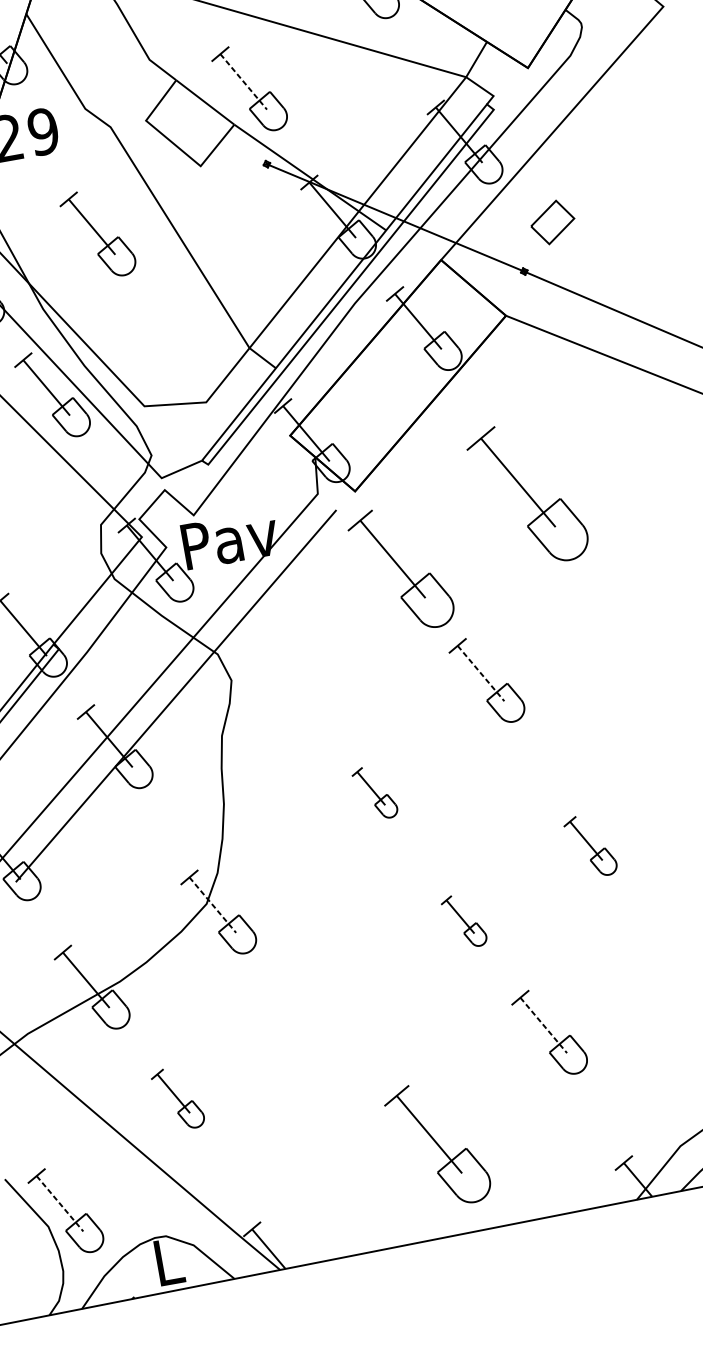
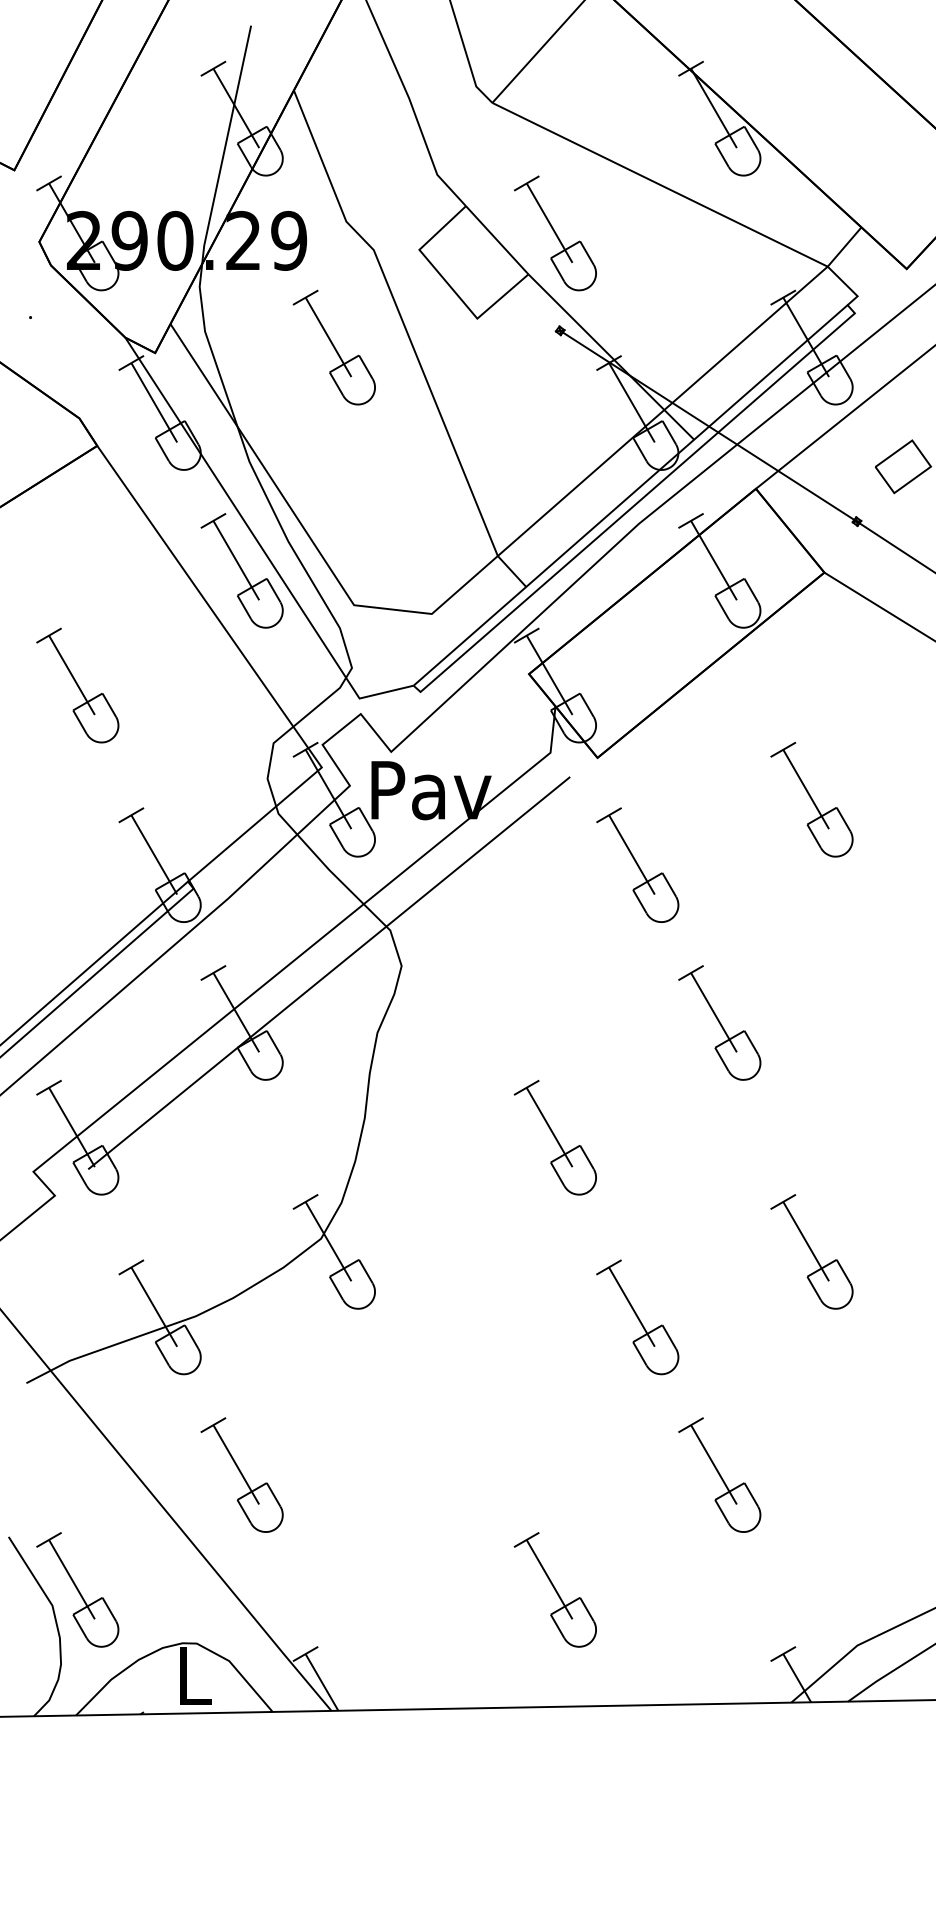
line: (243, 82) -> (549, 223), dashed -> solid
part: (97, 234) -> (333, 347), moved
part: (527, 494) -> (811, 799), size x0.62
part: (401, 568) -> (637, 864), size x0.71
line: (480, 673) -> (713, 1012), dashed -> solid
part: (374, 792) -> (554, 1137), size x1.67
part: (590, 845) -> (811, 1251), size x1.43
line: (212, 905) -> (328, 1241), dashed -> solid
part: (463, 921) -> (637, 1317), size x1.67
line: (543, 1025) -> (713, 1464), dashed -> solid
part: (177, 1098) -> (241, 1474), size x1.43
part: (436, 1144) -> (554, 1589), size x0.71
line: (59, 1203) -> (71, 1579), dashed -> solid

